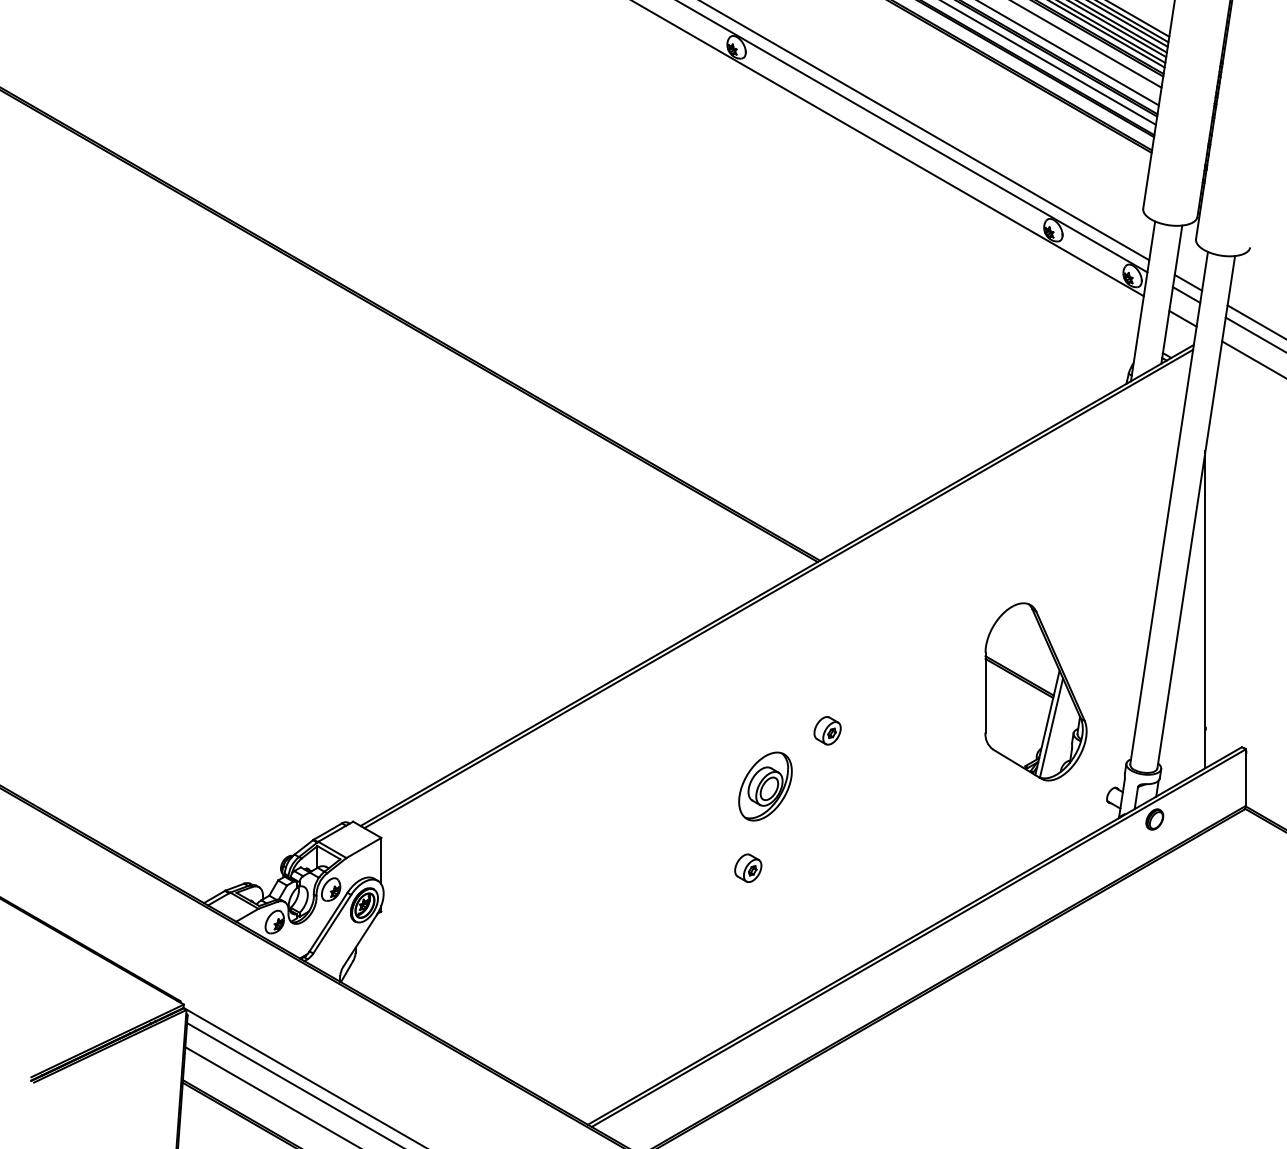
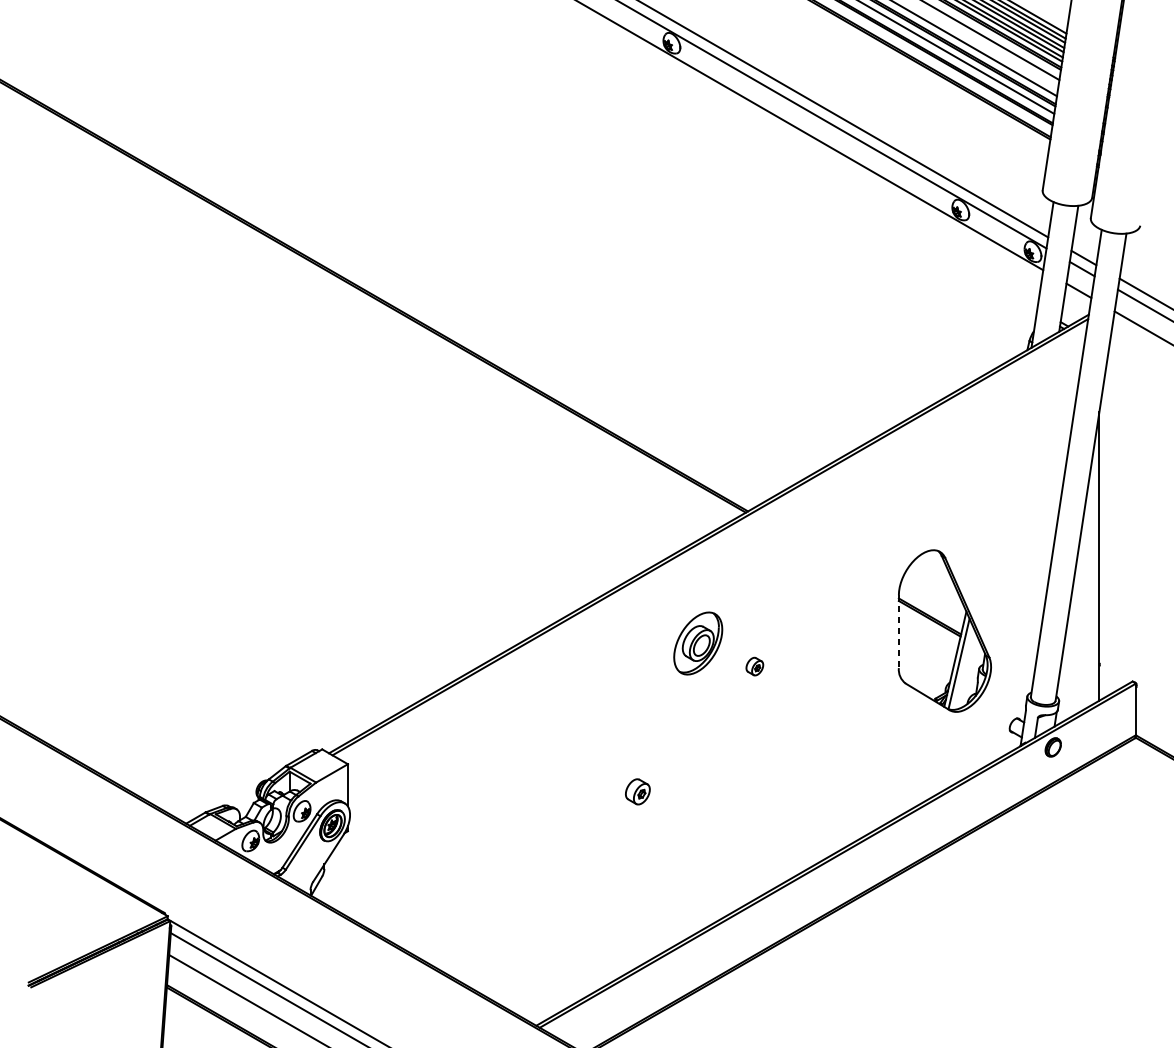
line: (985, 692) -> (898, 631), solid -> dashed
part: (827, 730) -> (754, 666), size x0.7
part: (765, 786) -> (698, 643), moved
part: (748, 867) -> (638, 791), moved

